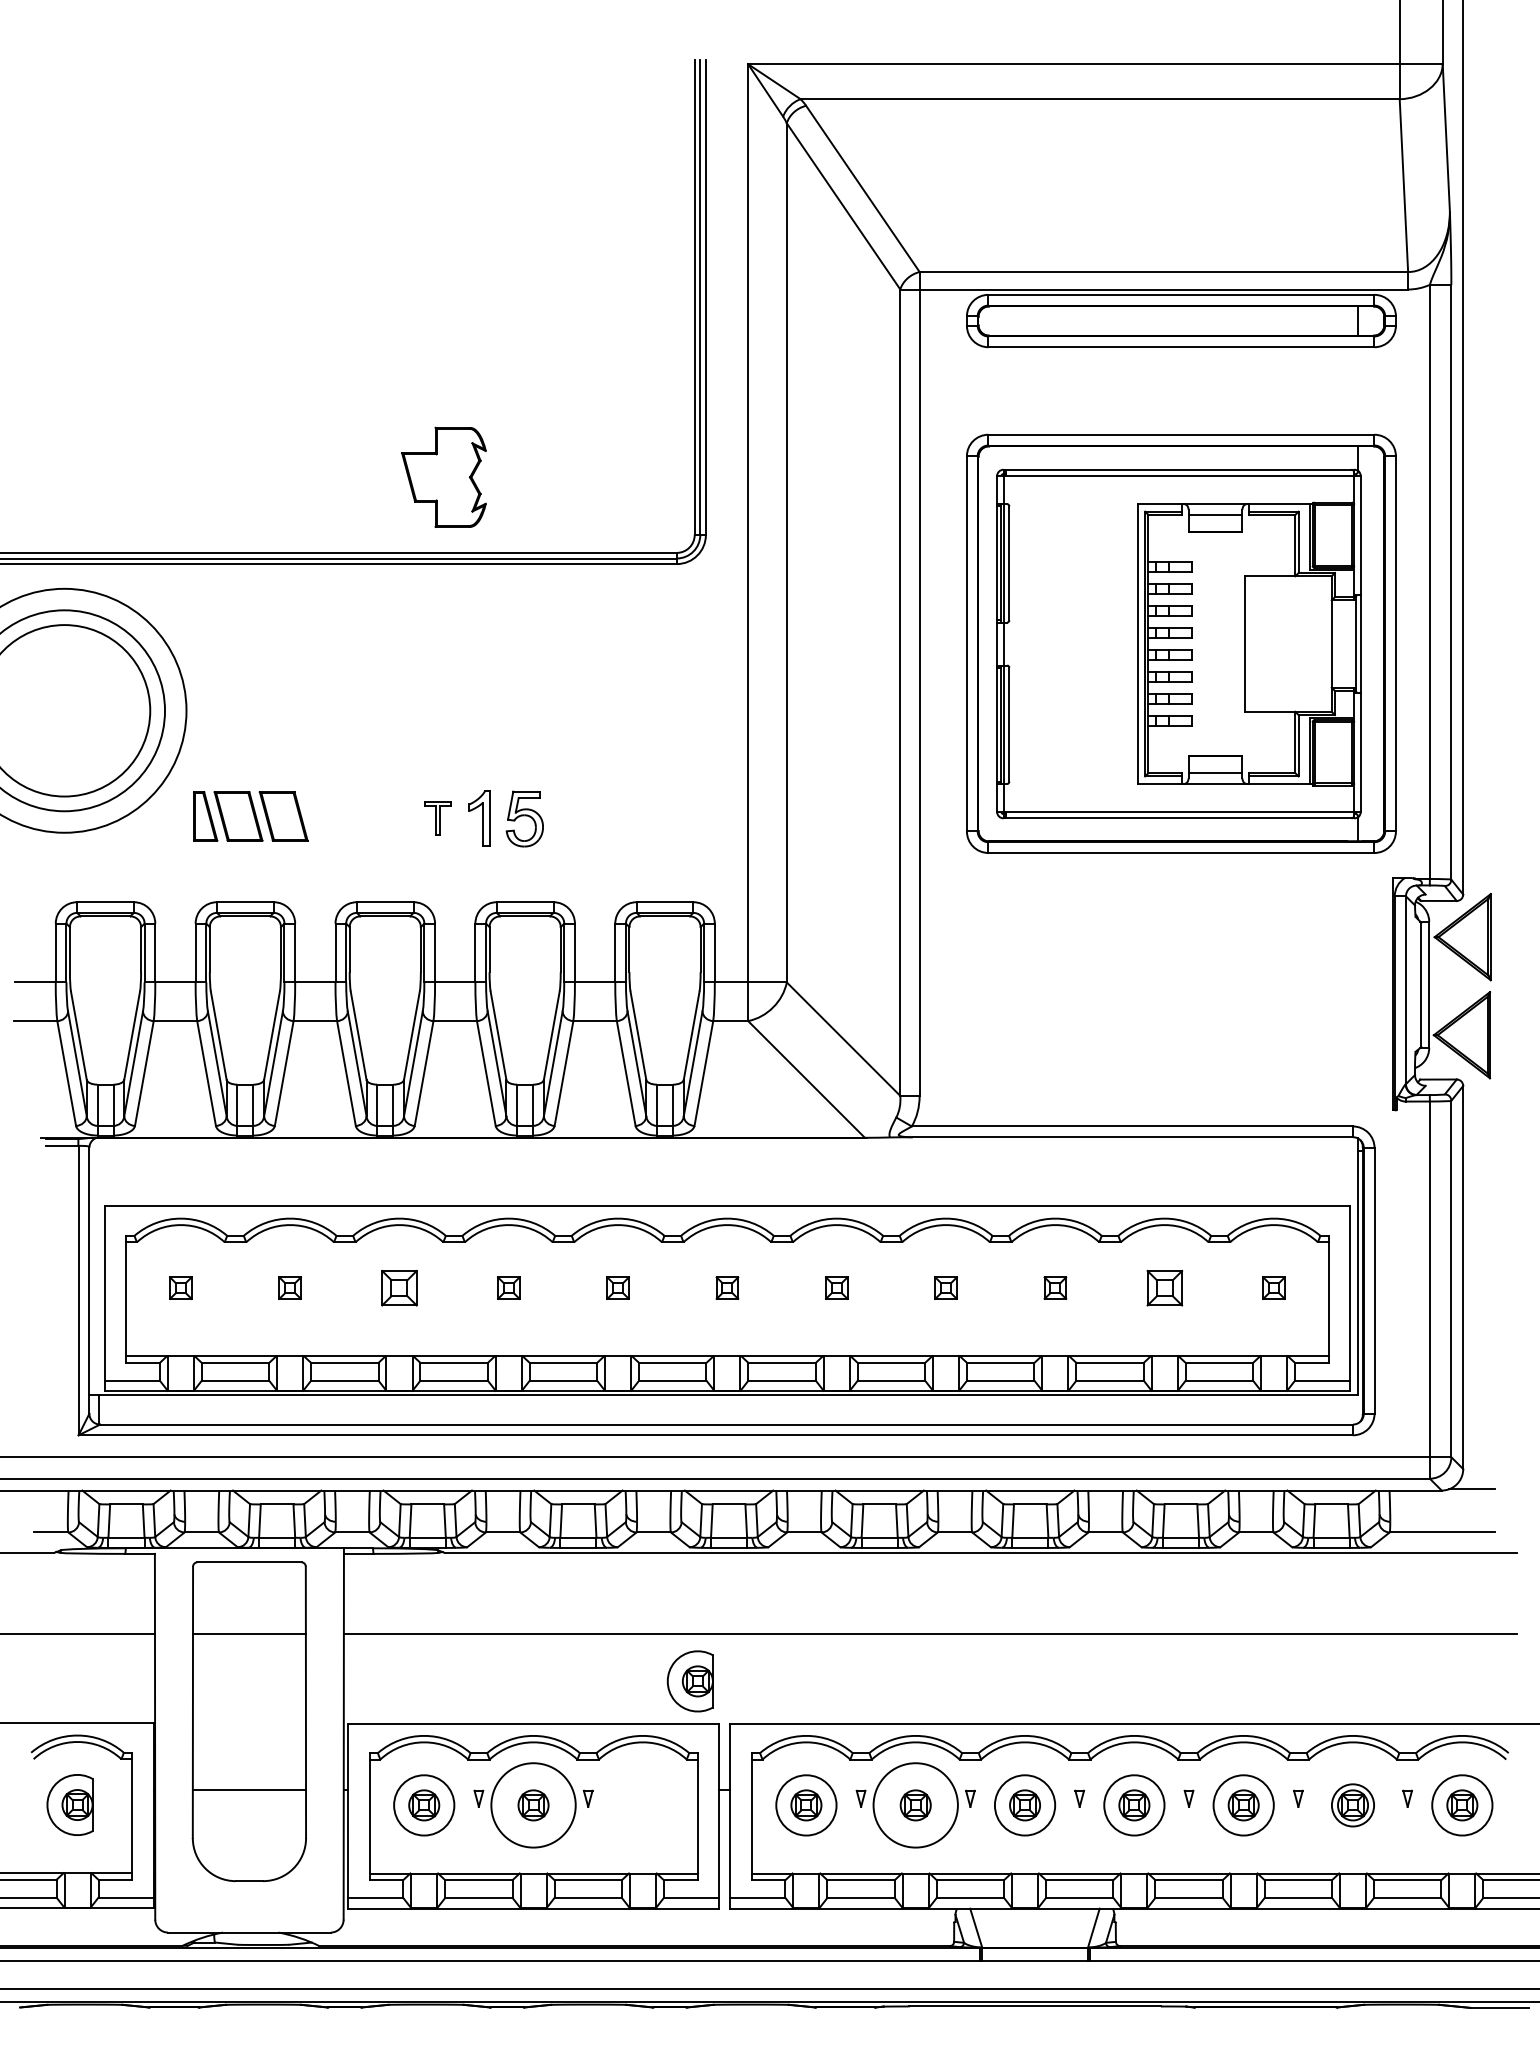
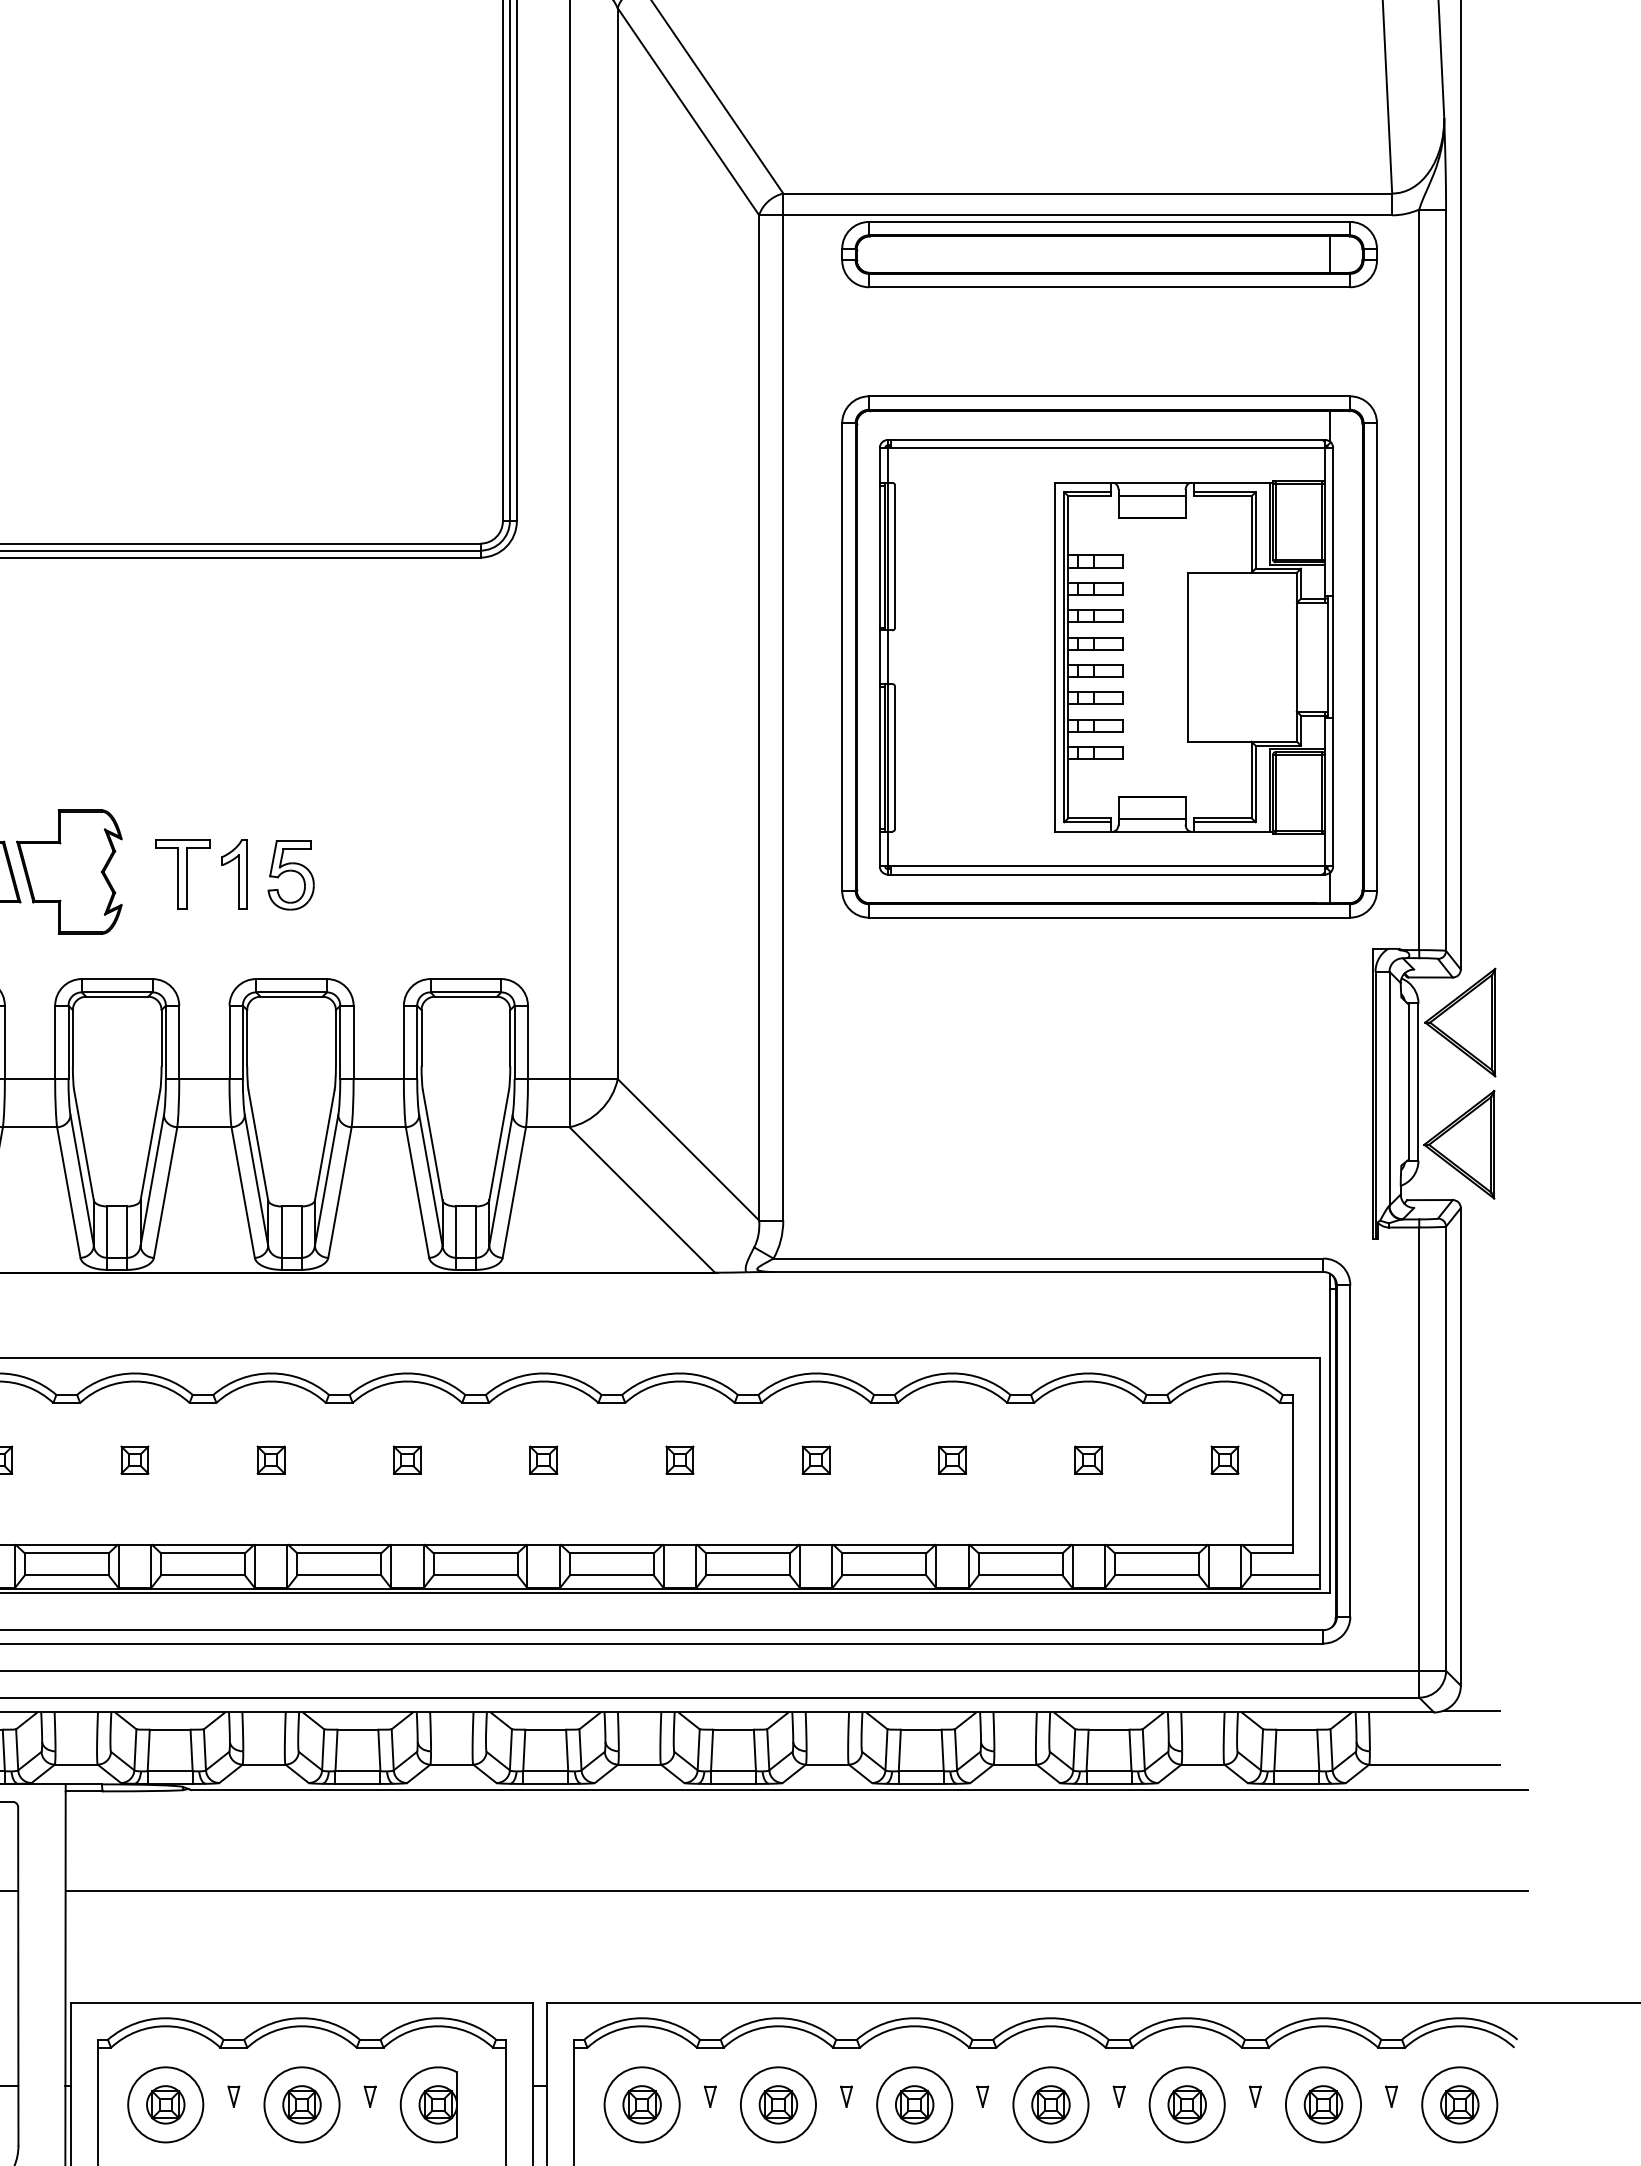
part: (443, 476) -> (68, 870), moved
part: (437, 818) -> (182, 874), size x1.67
part: (399, 1287) -> (134, 1459), size x0.62
part: (1164, 1287) -> (1088, 1459), size x0.62
part: (689, 1681) -> (427, 2104), moved
circle: (533, 1805) -> (301, 2104), size x0.71
circle: (915, 1805) -> (778, 2104), size x0.71
circle: (1352, 1805) -> (1322, 2104), size x1.43

